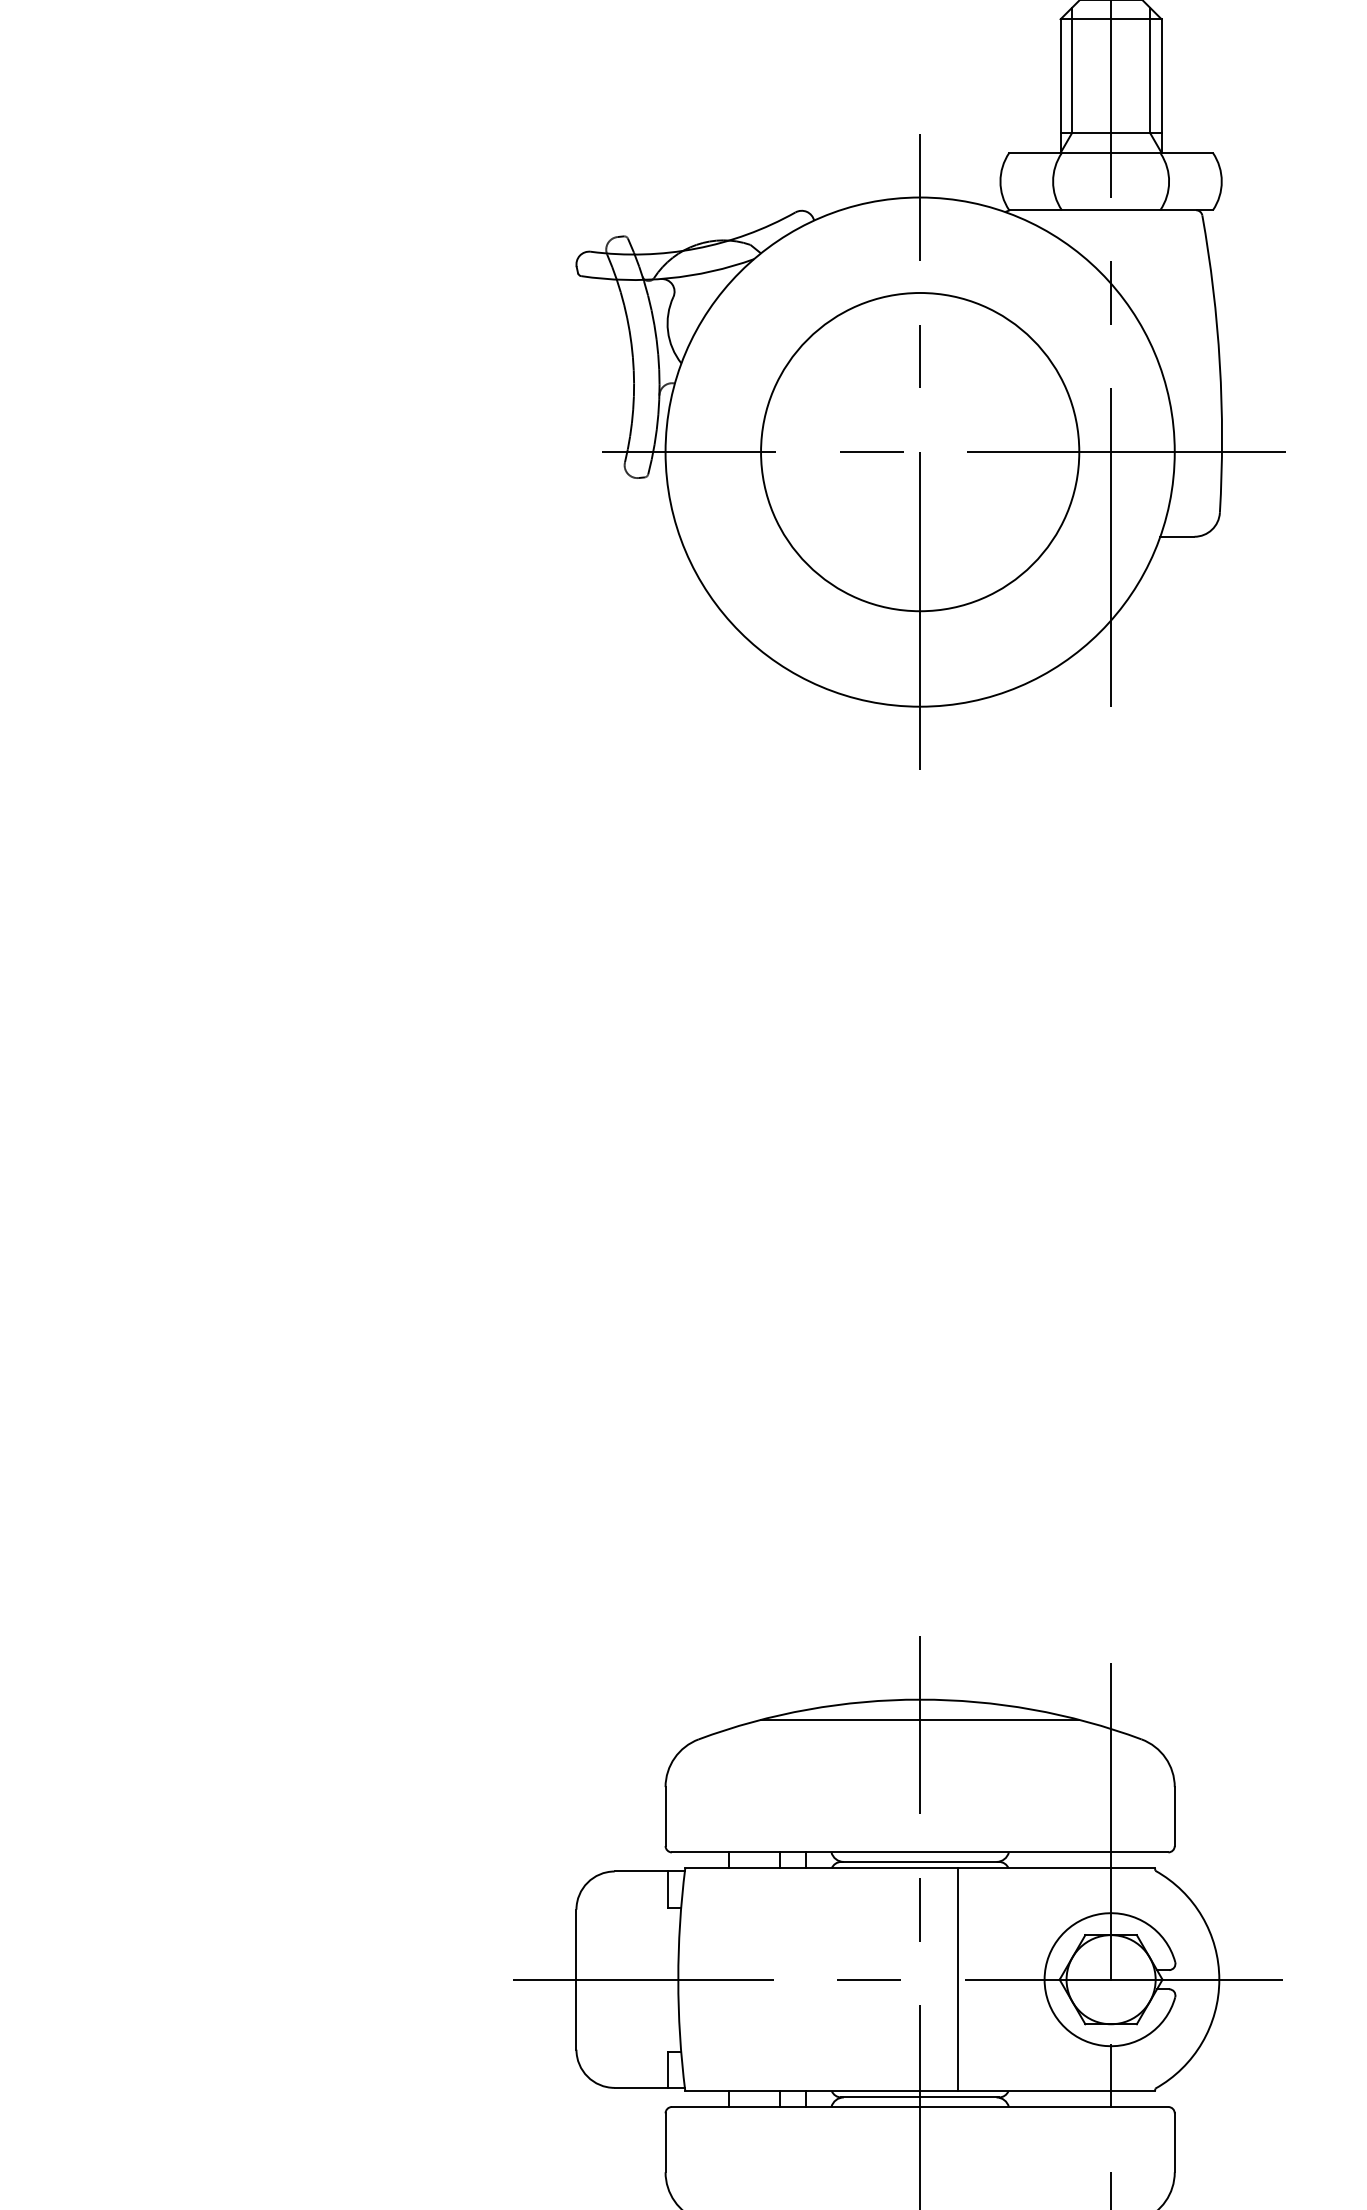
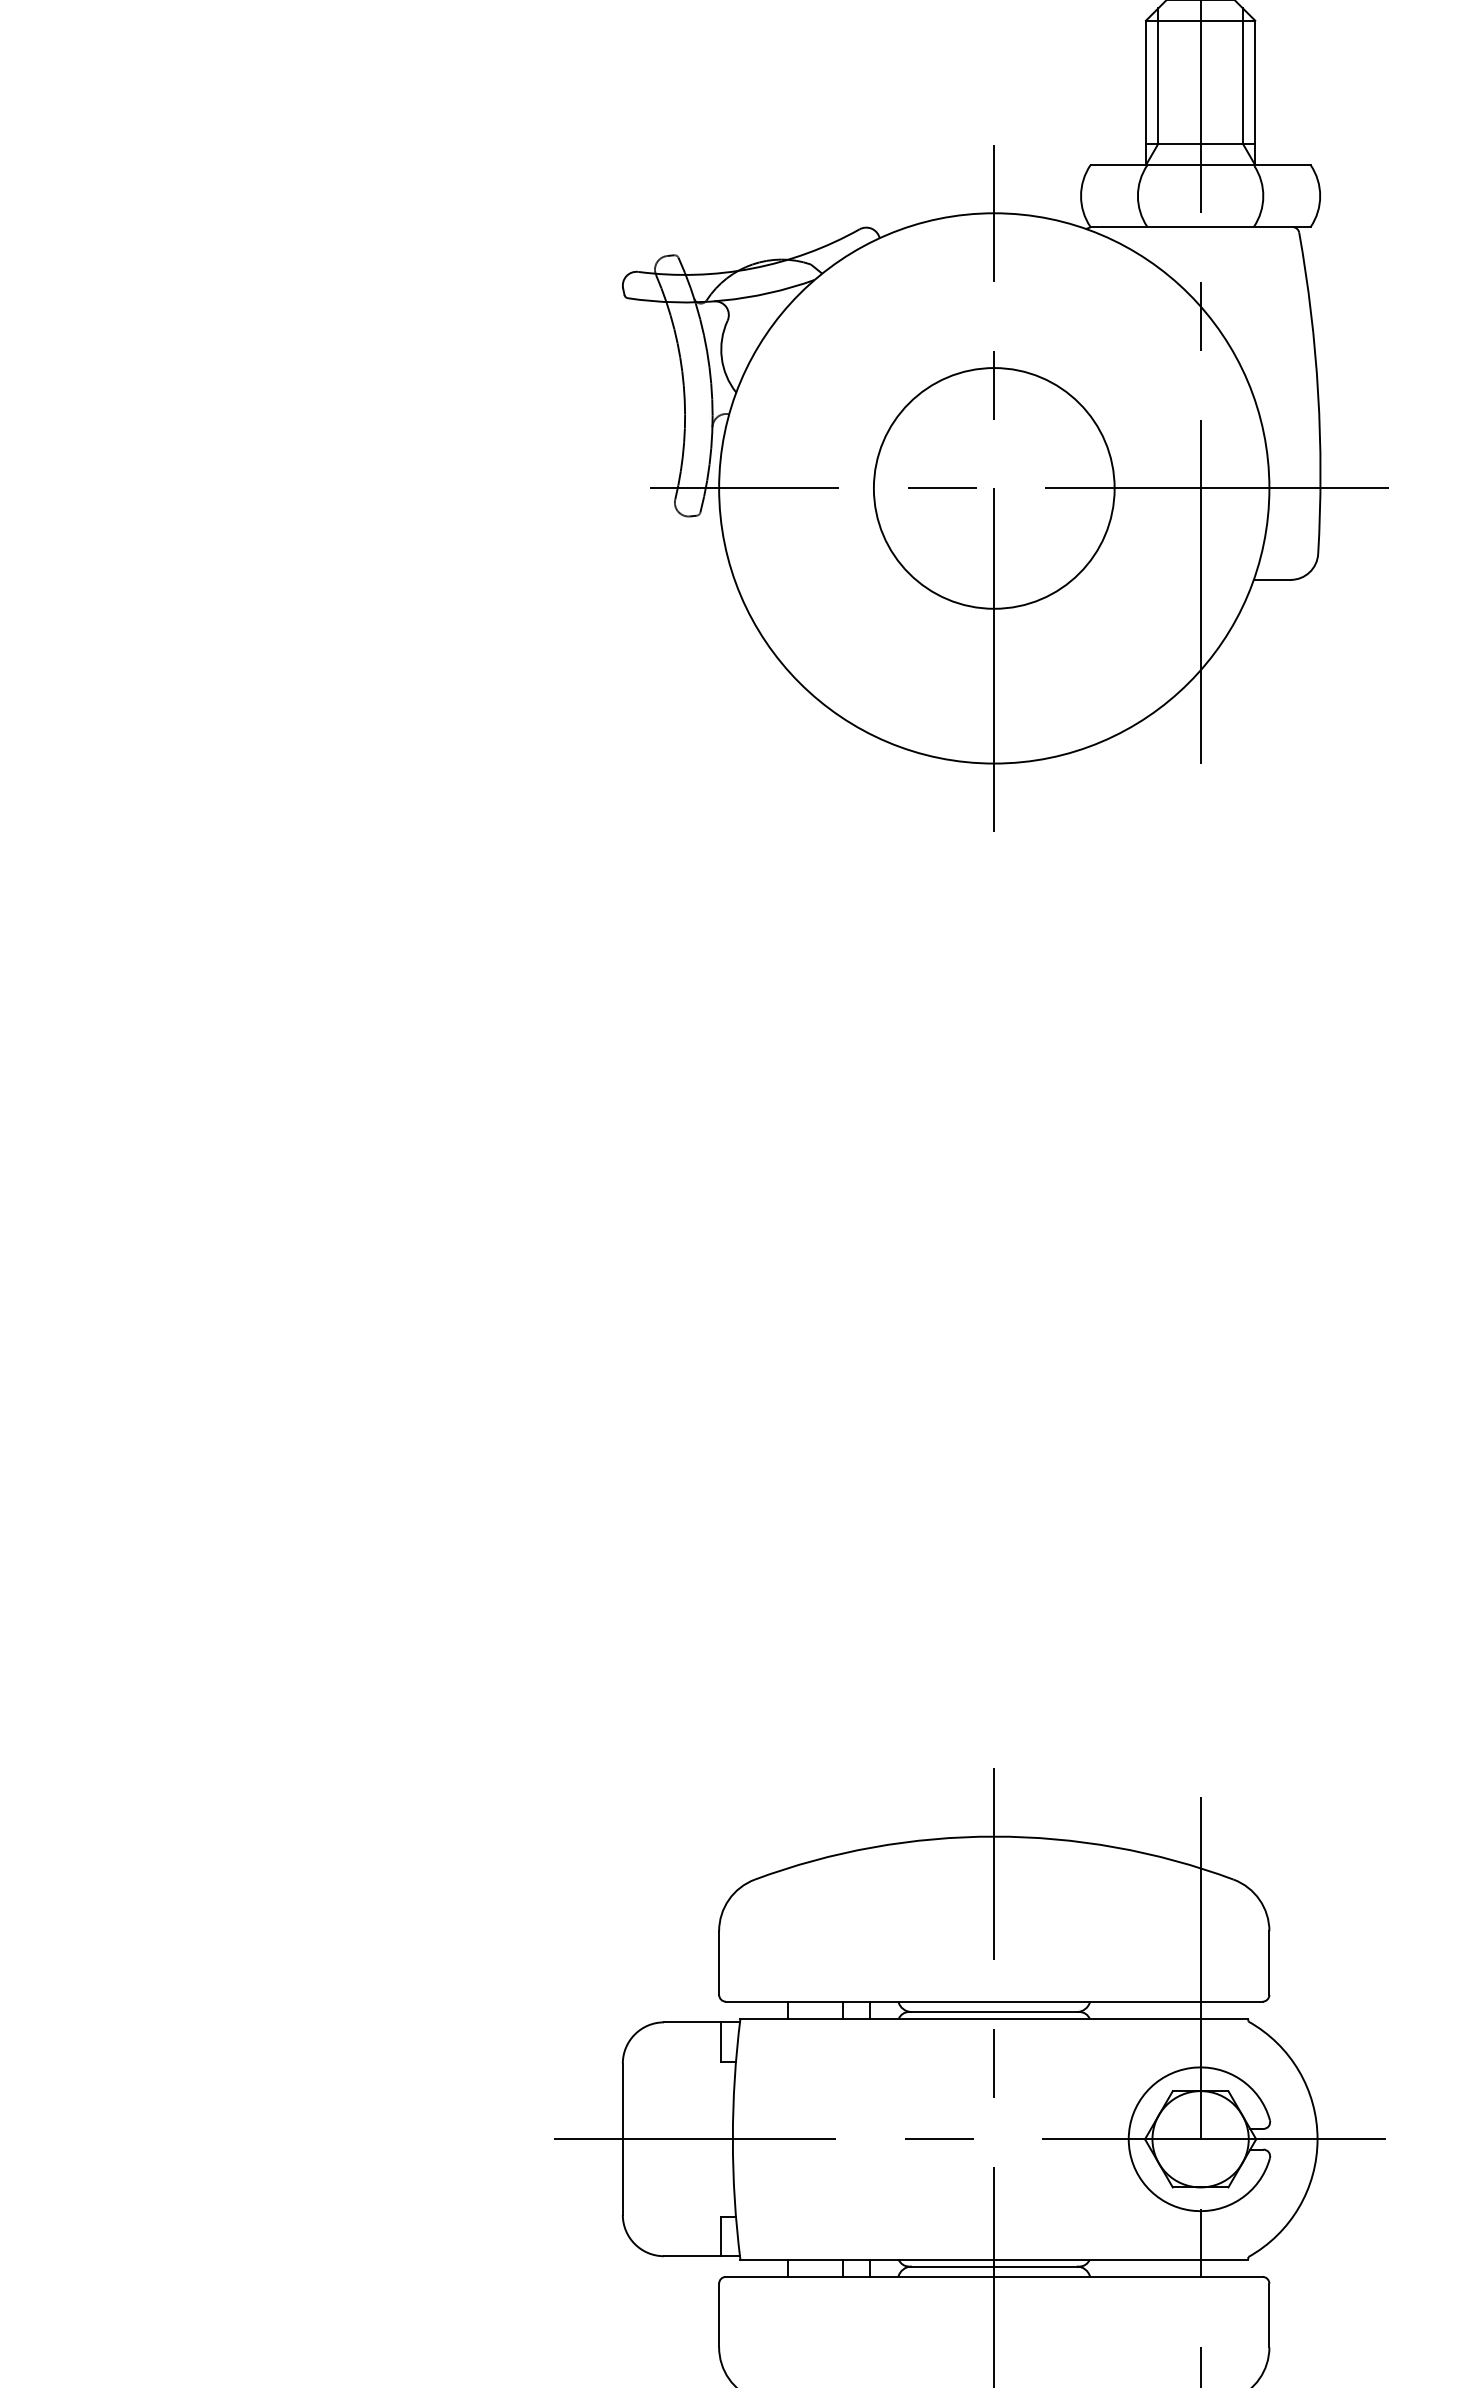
circle: (920, 452) -> (994, 488), size x0.7
line: (920, 1719) -> (994, 1858), removed
line: (958, 1979) -> (1035, 2139), removed

